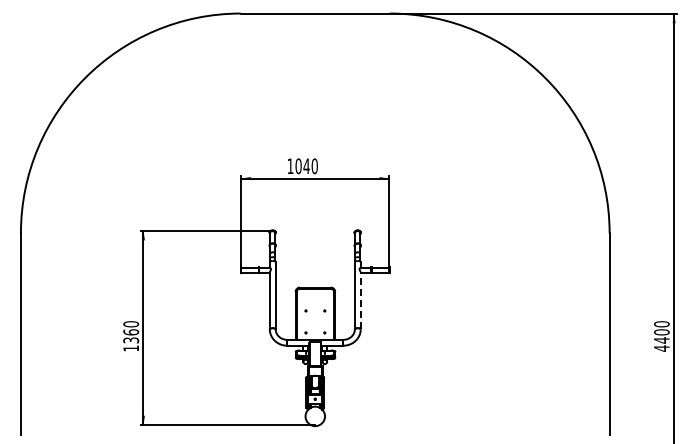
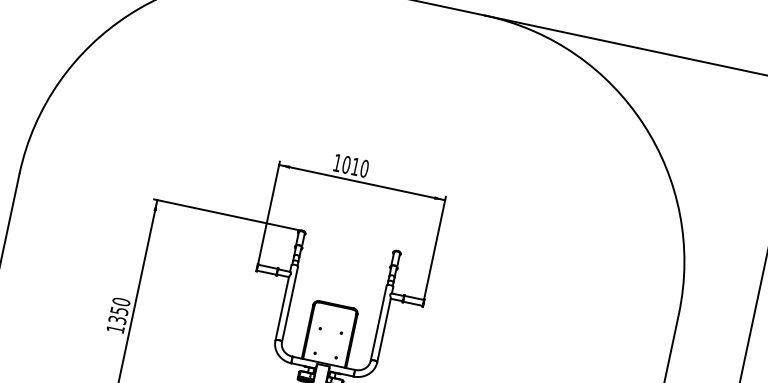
text: (306, 165) -> (355, 165), 1040 -> 1010
line: (360, 300) -> (383, 329), dashed -> solid
text: (131, 332) -> (119, 311), 1360 -> 1350

